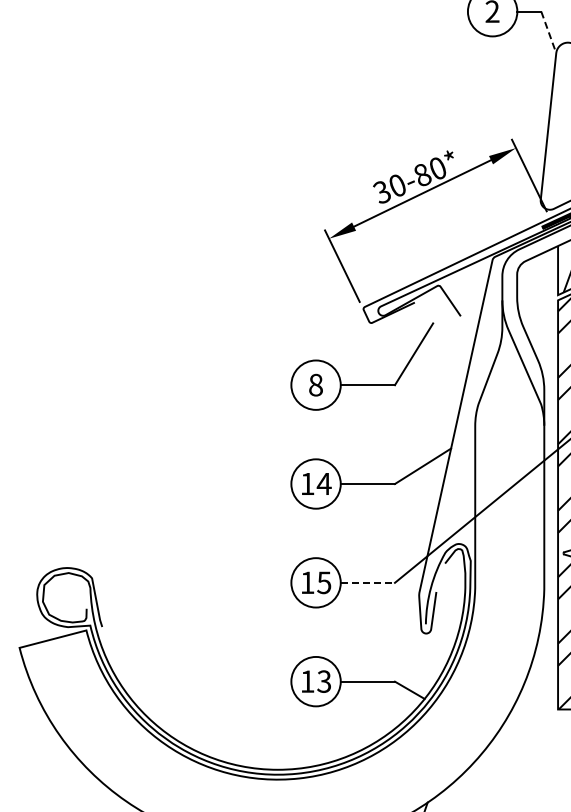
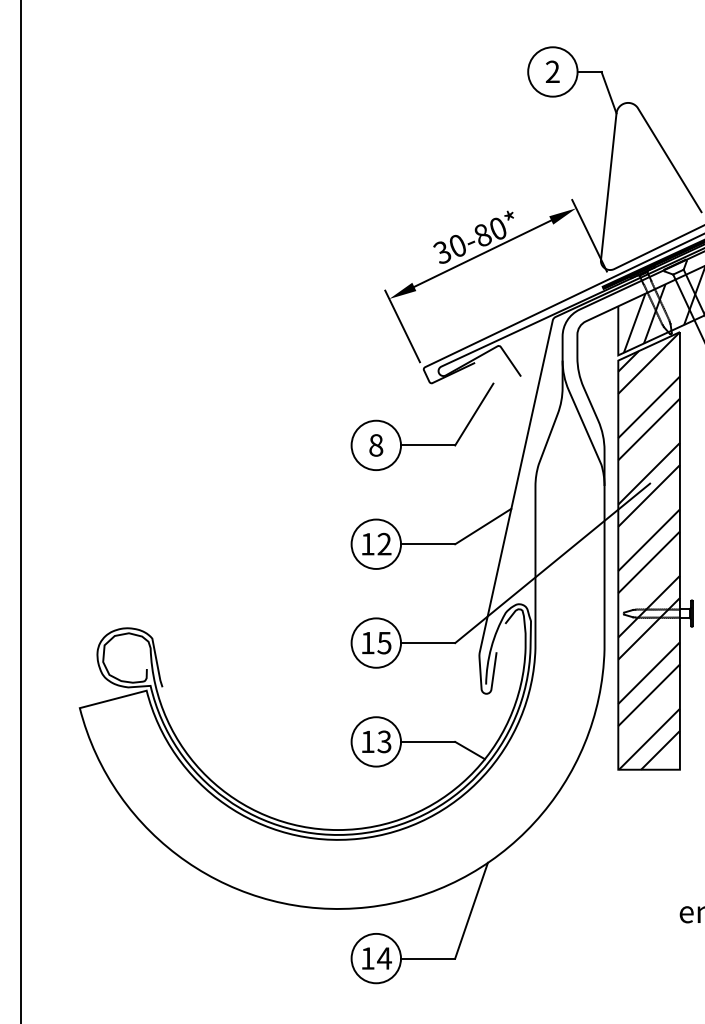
line: (549, 33) -> (609, 93), dashed -> solid
text: (324, 483) -> (384, 543), 14 -> 12
line: (368, 583) -> (428, 643), dashed -> solid

